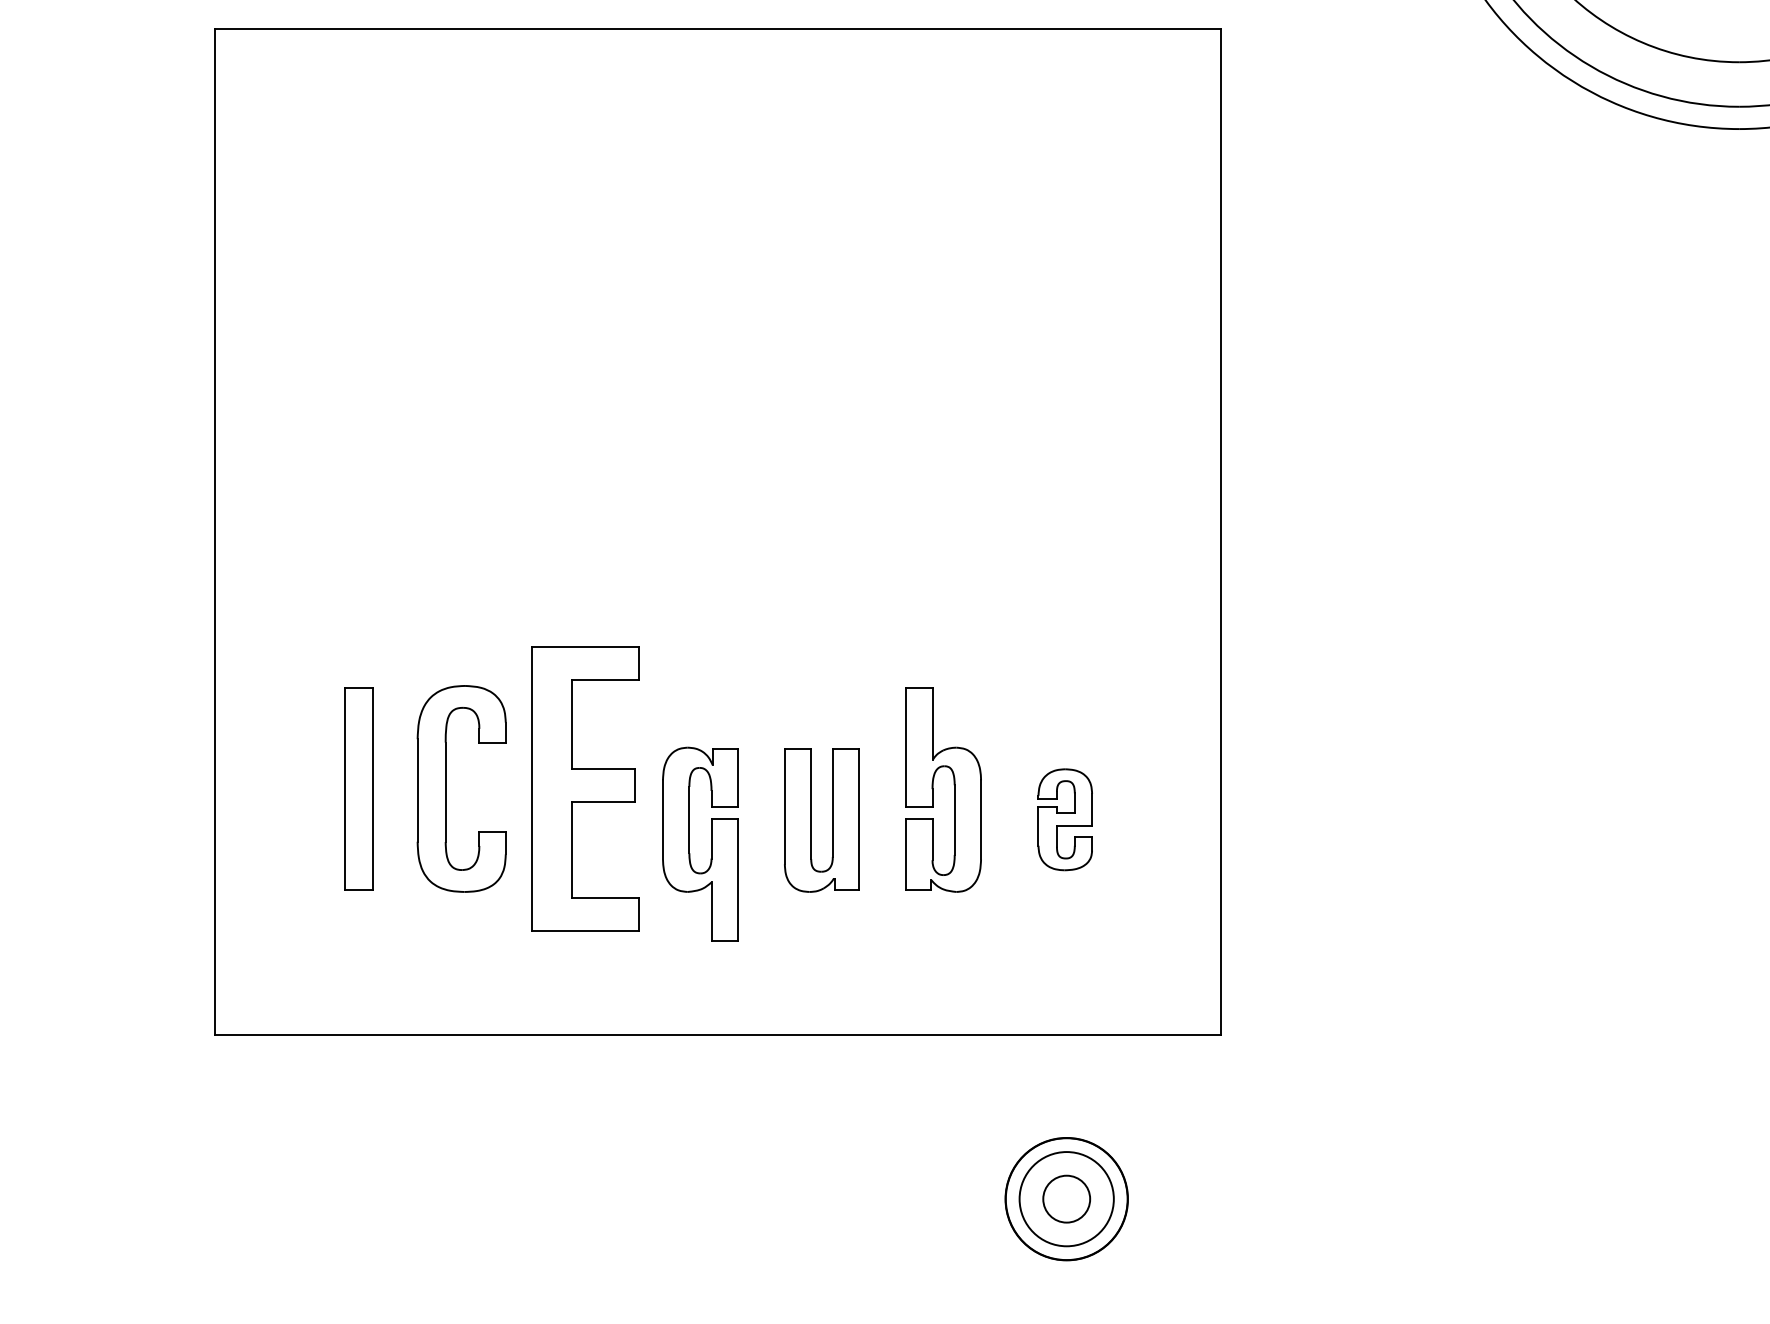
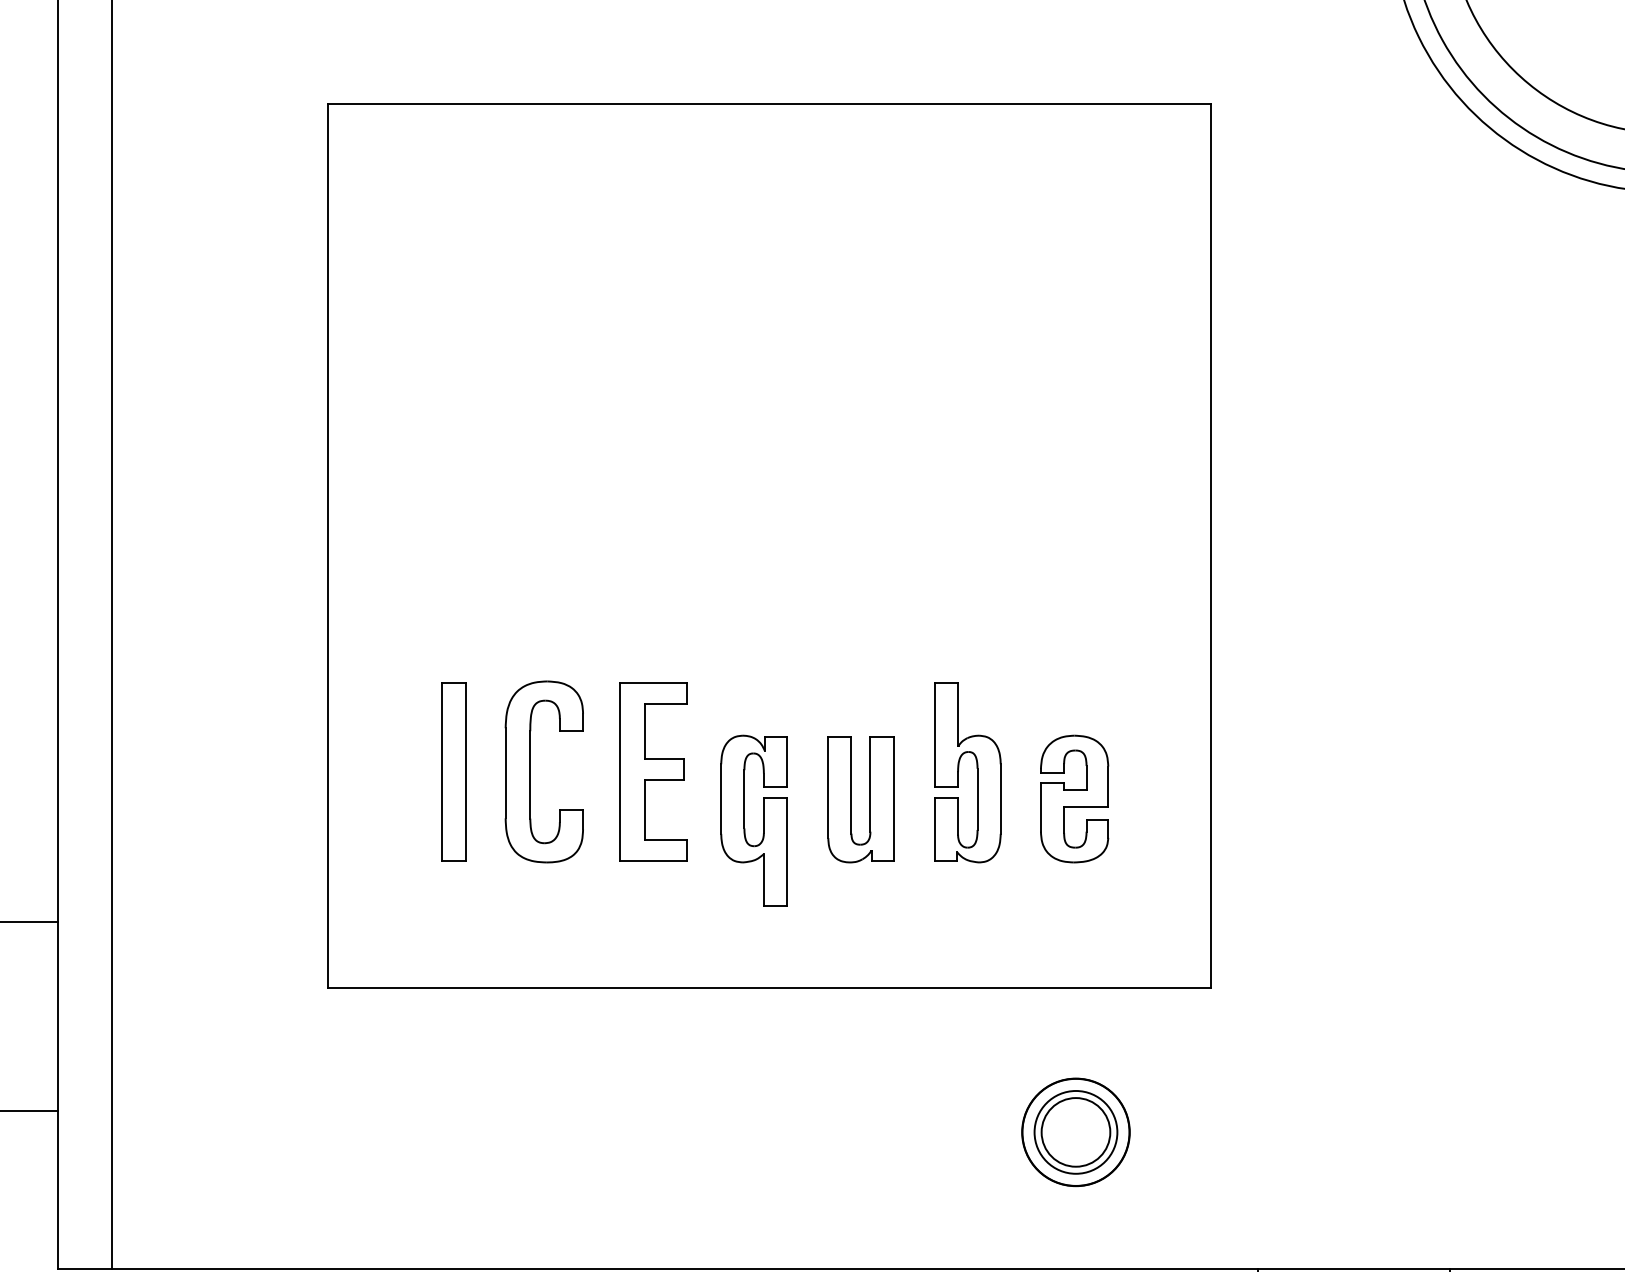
part: (585, 788) -> (653, 771), size x0.71
part: (1065, 819) -> (1074, 798), size x1.43
circle: (1066, 1199) -> (1075, 1132), size x1.67

